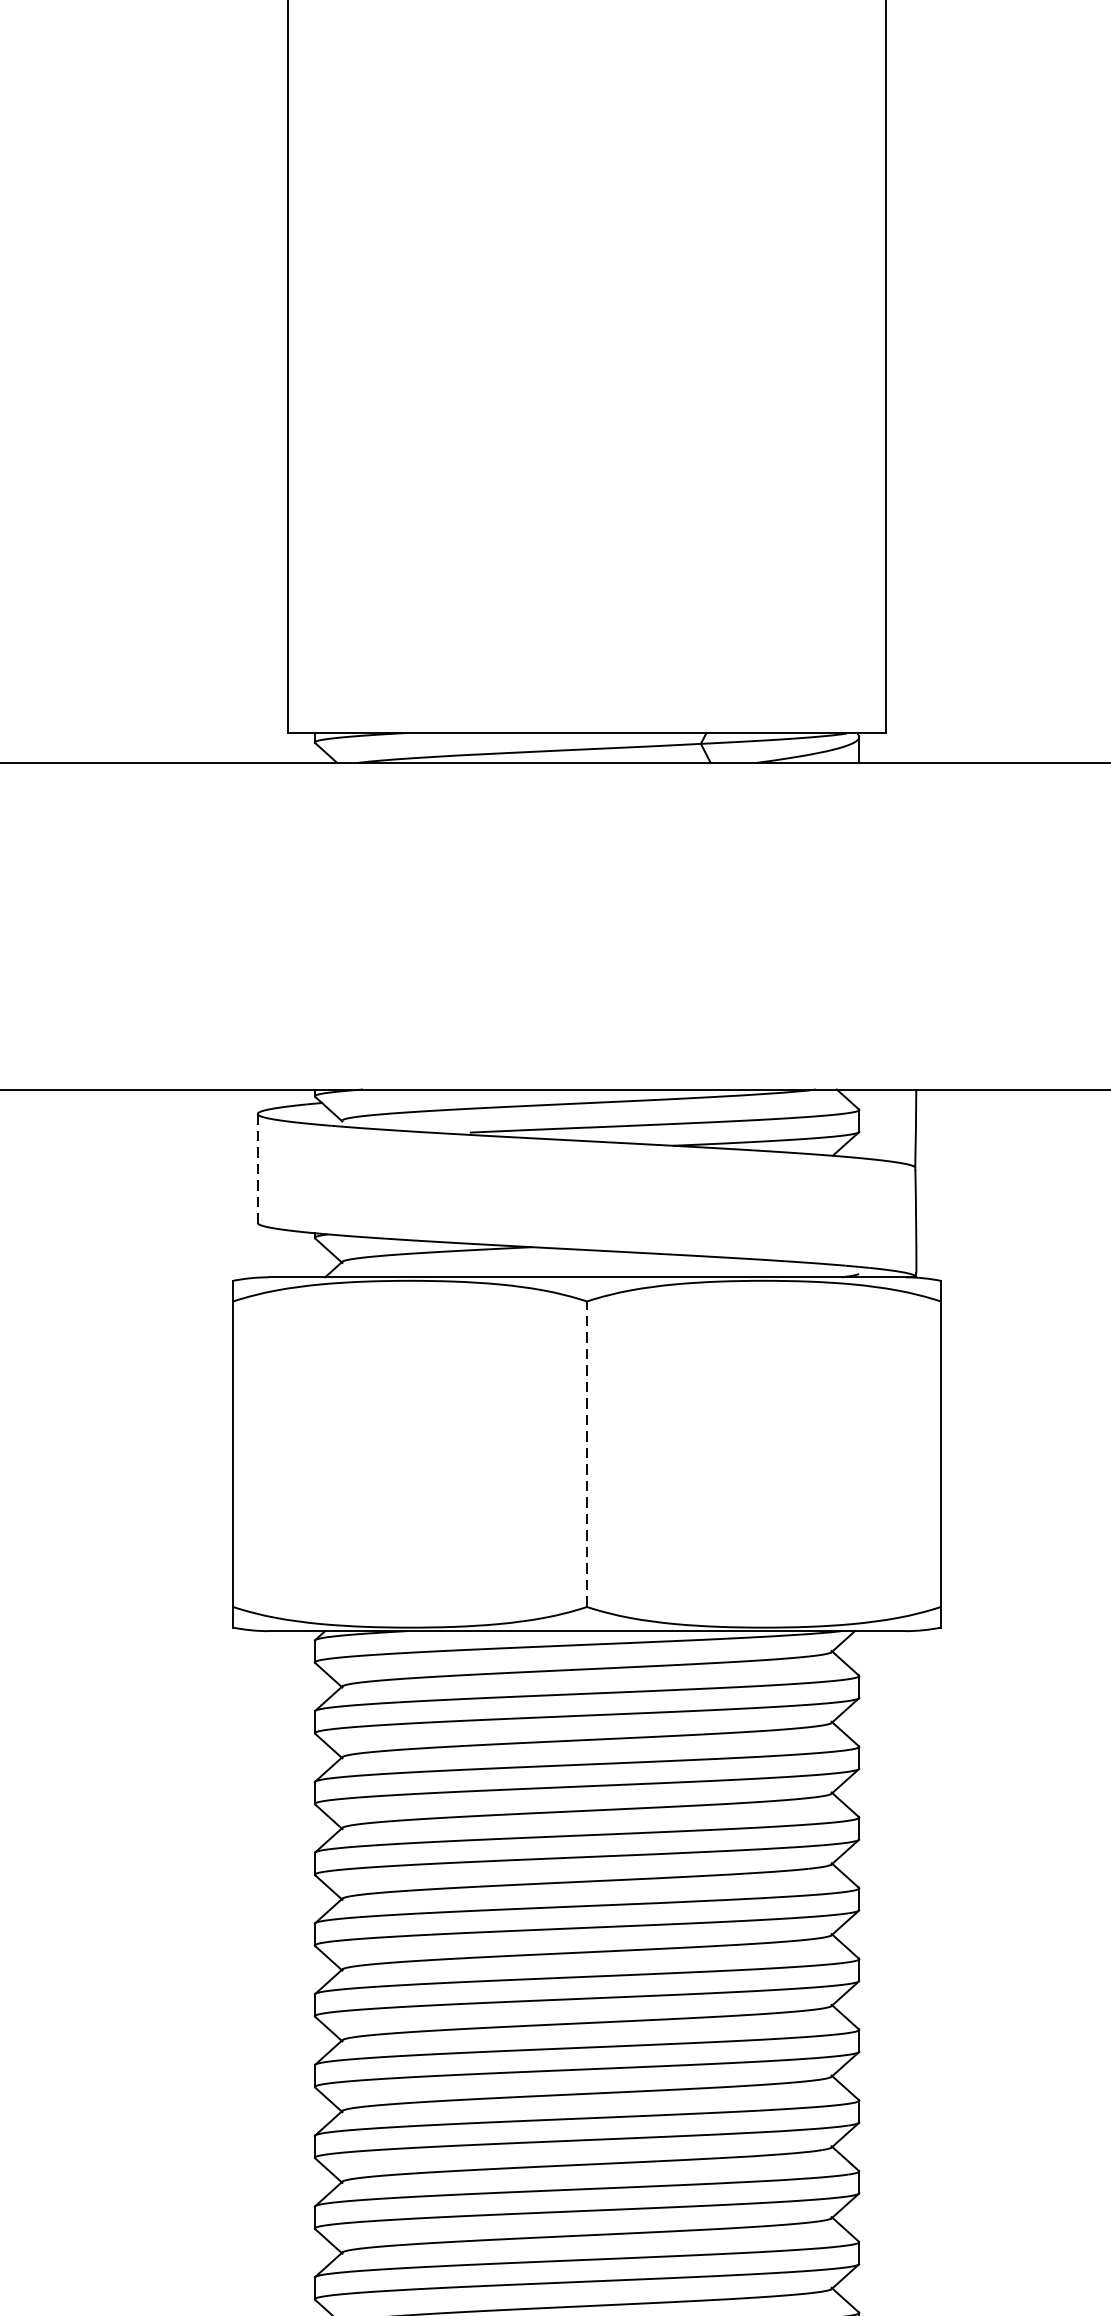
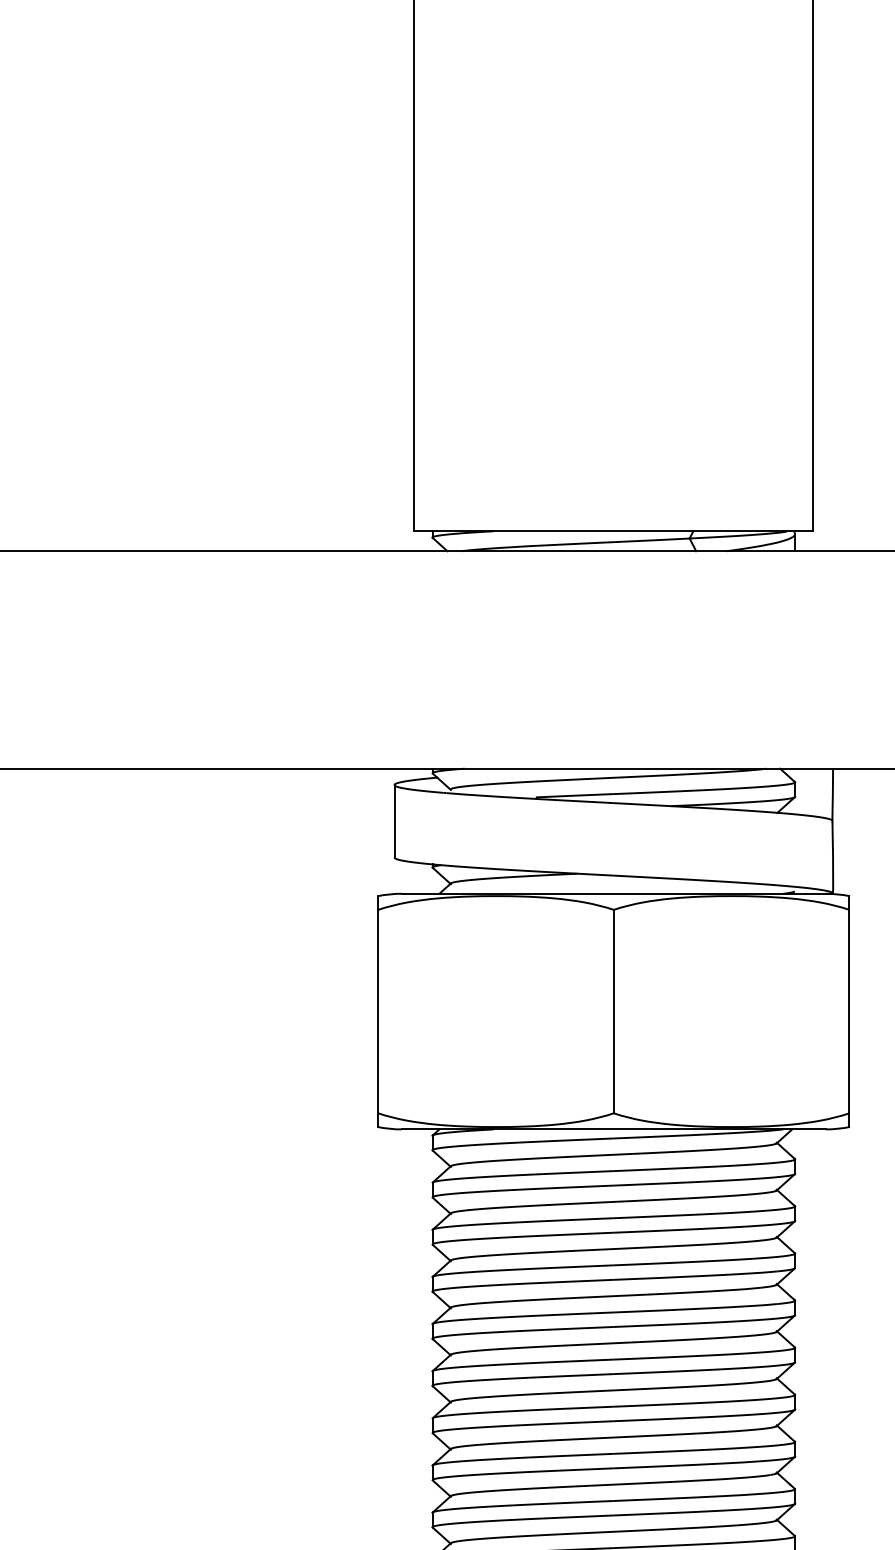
line: (257, 1168) -> (394, 821), dashed -> solid
line: (586, 1454) -> (613, 1011), dashed -> solid

